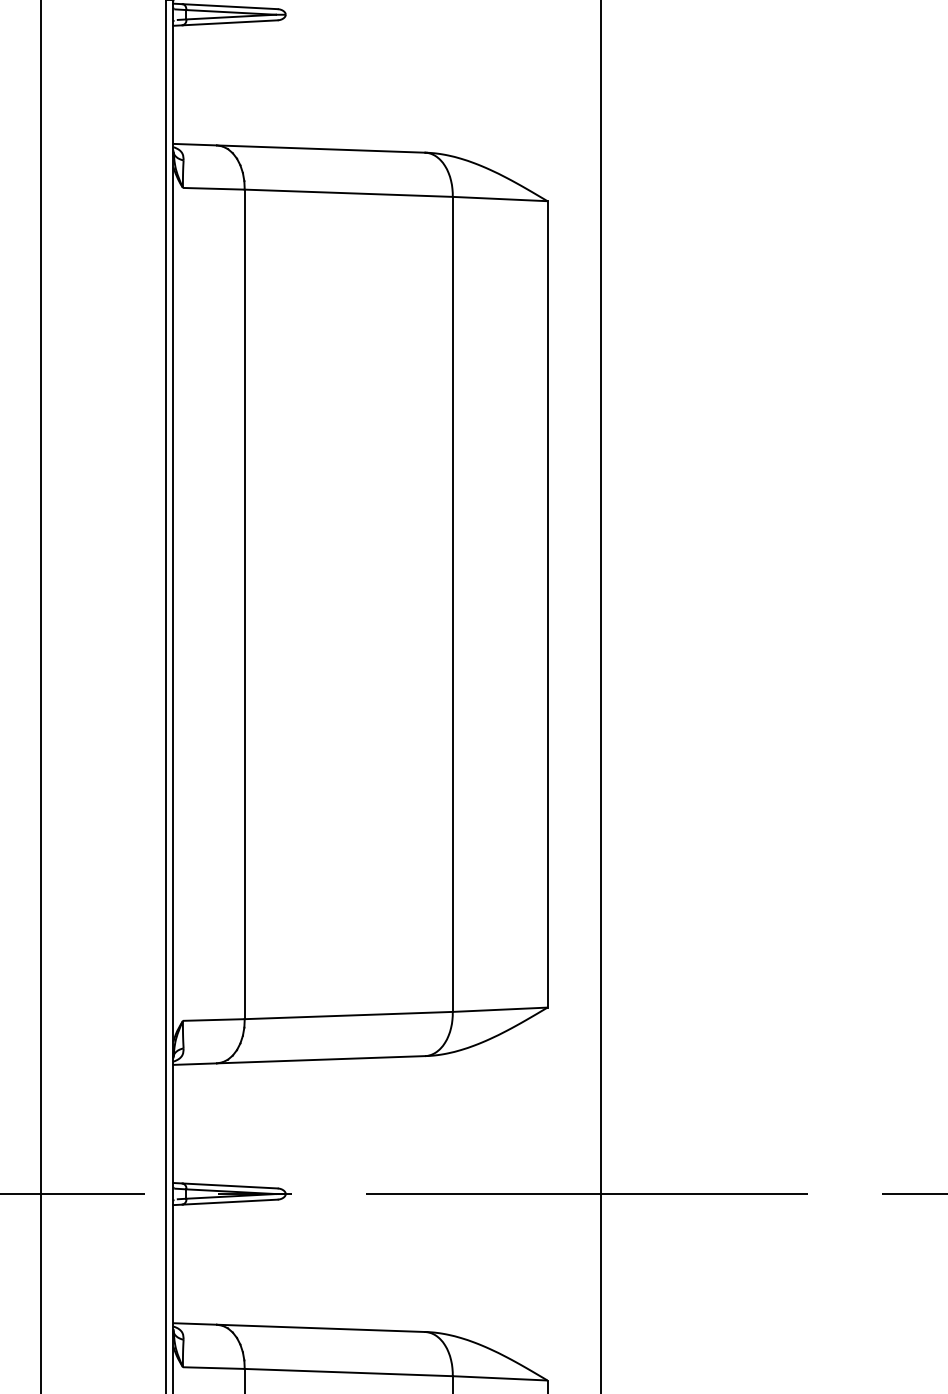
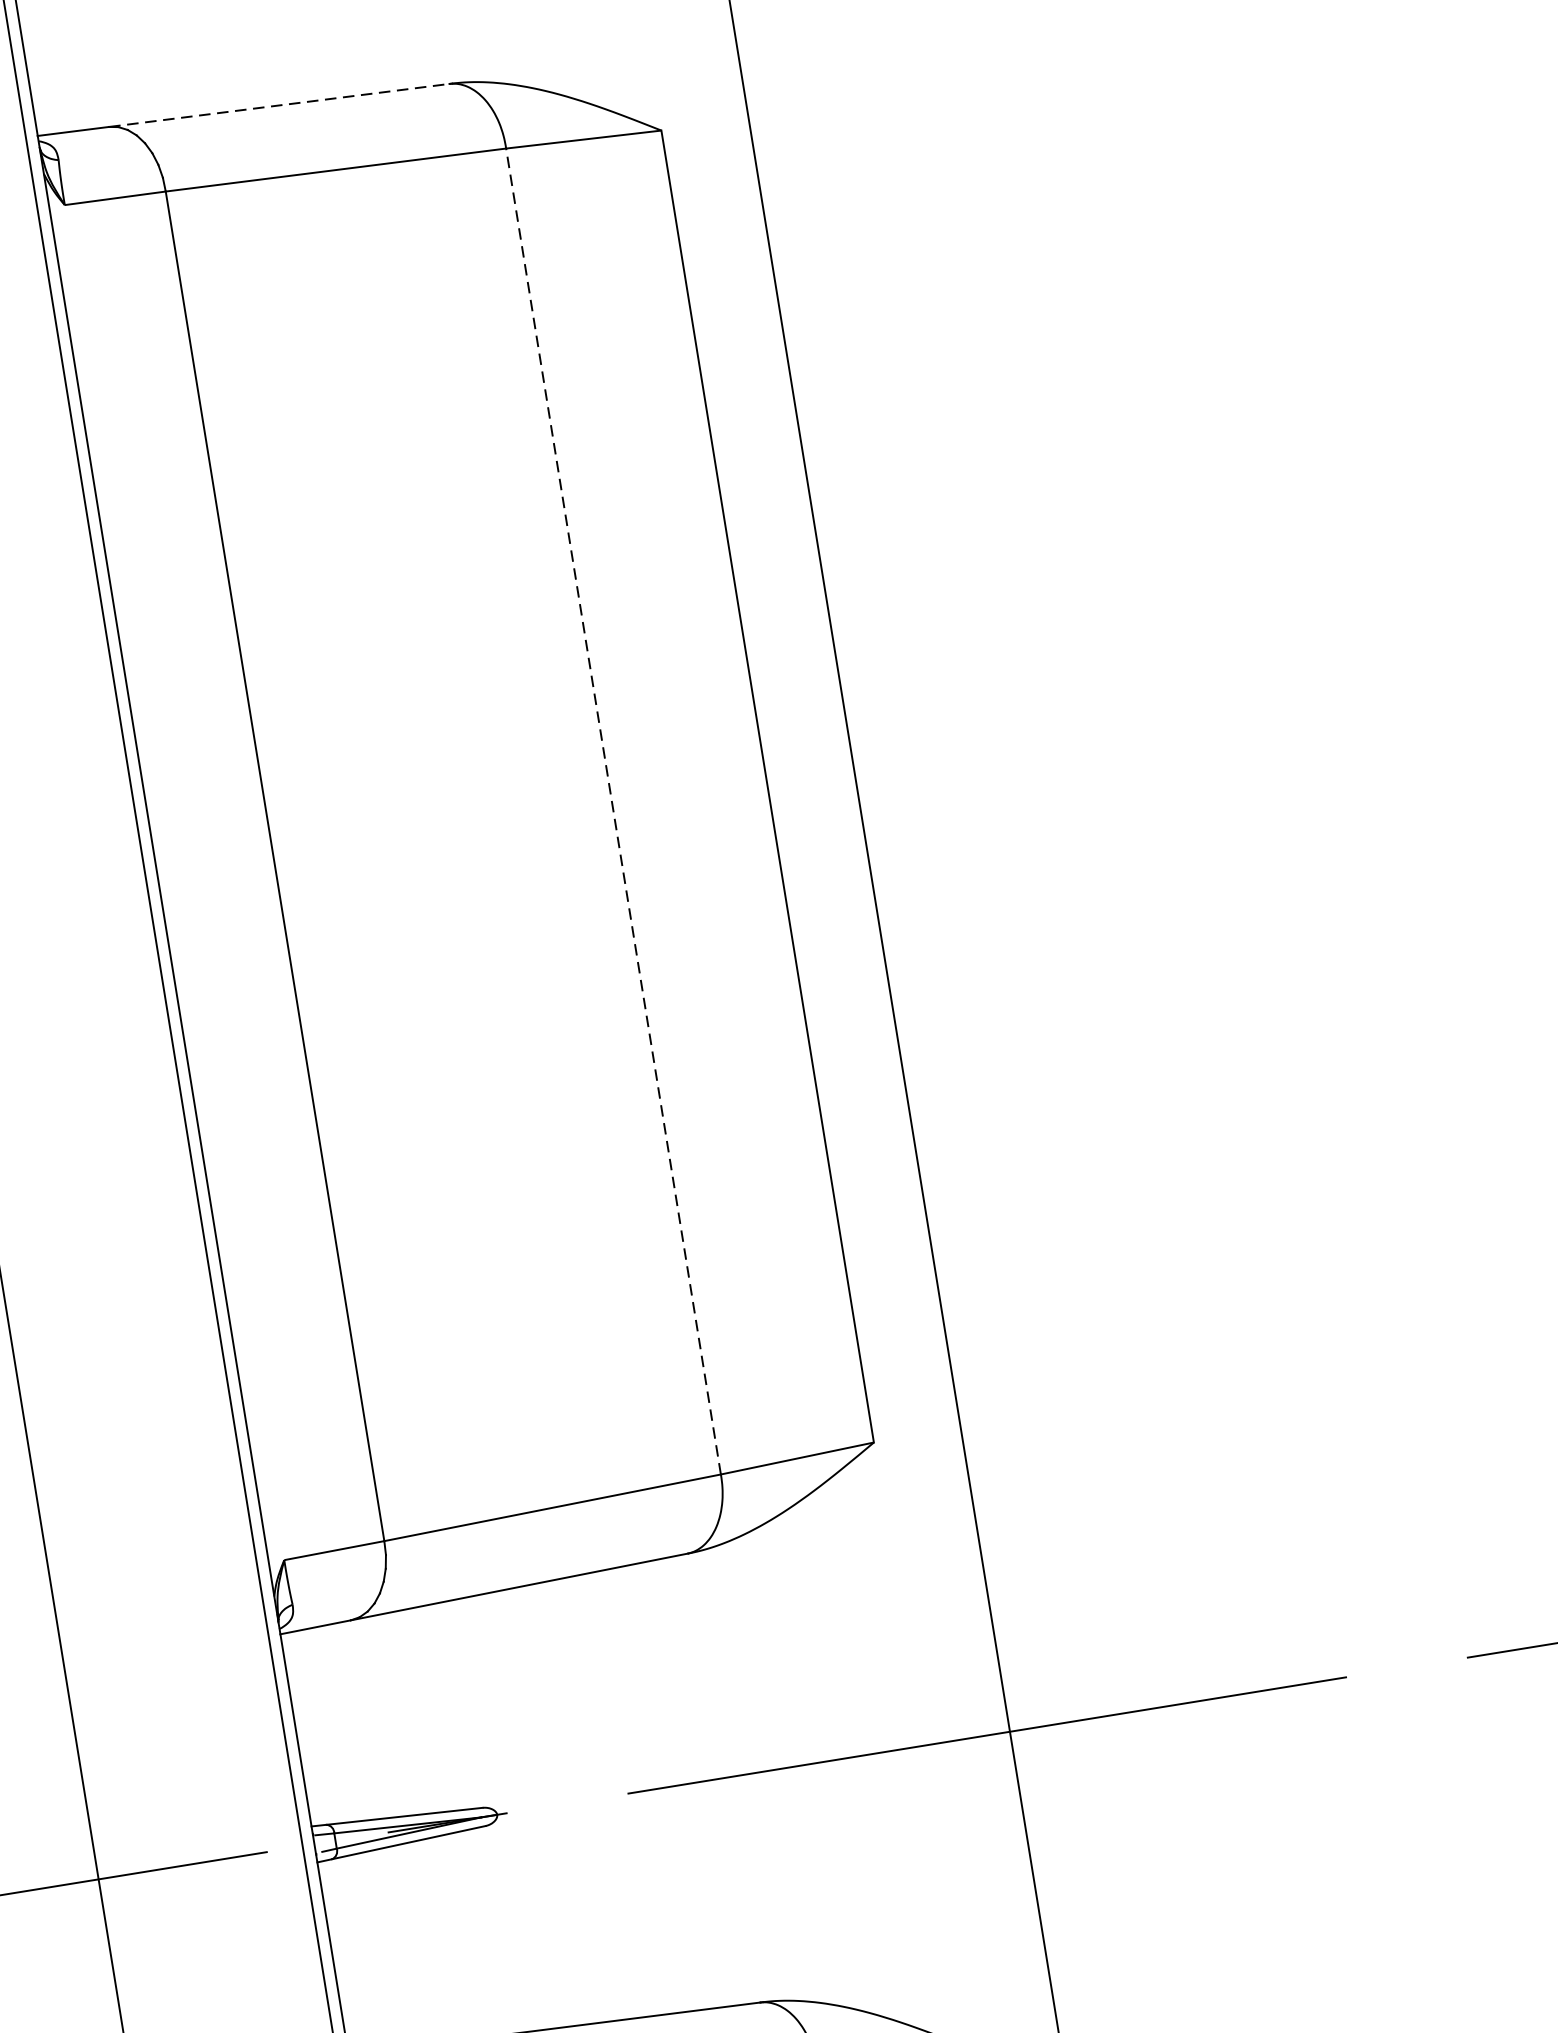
line: (321, 149) -> (280, 106), solid -> dashed
line: (452, 604) -> (613, 811), solid -> dashed

